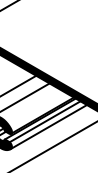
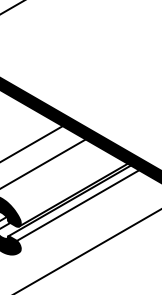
line: (48, 127) -> (83, 215), removed

